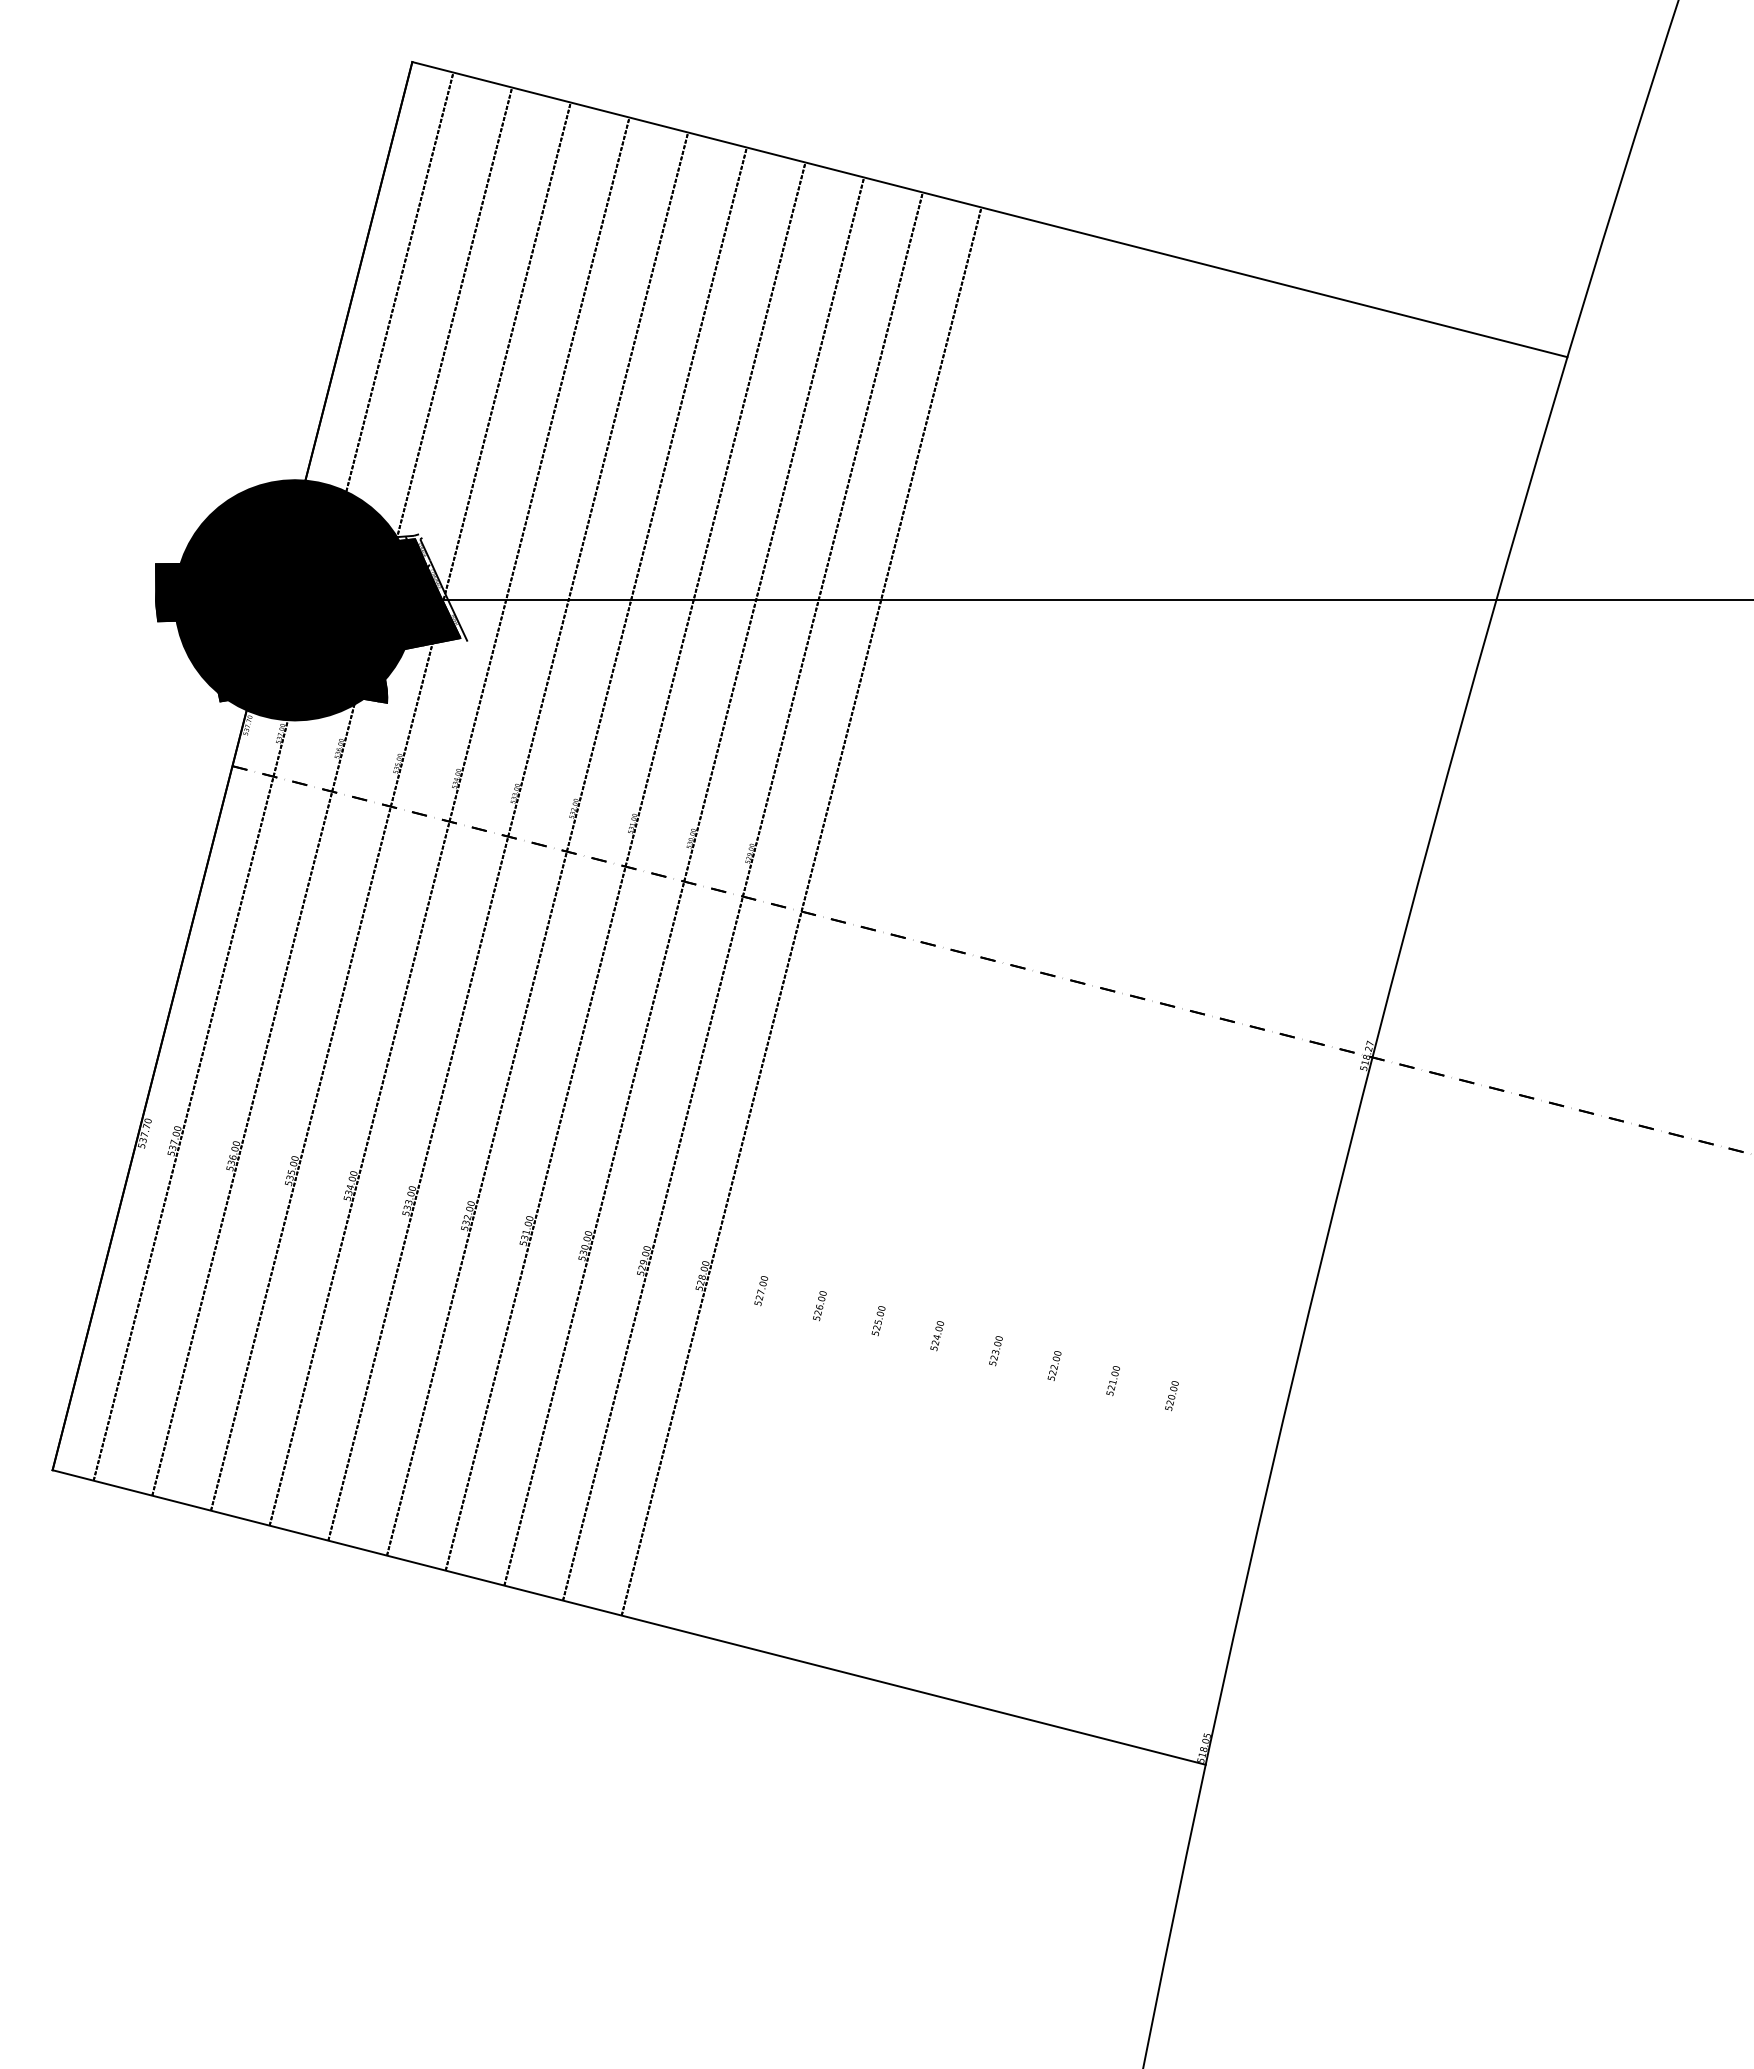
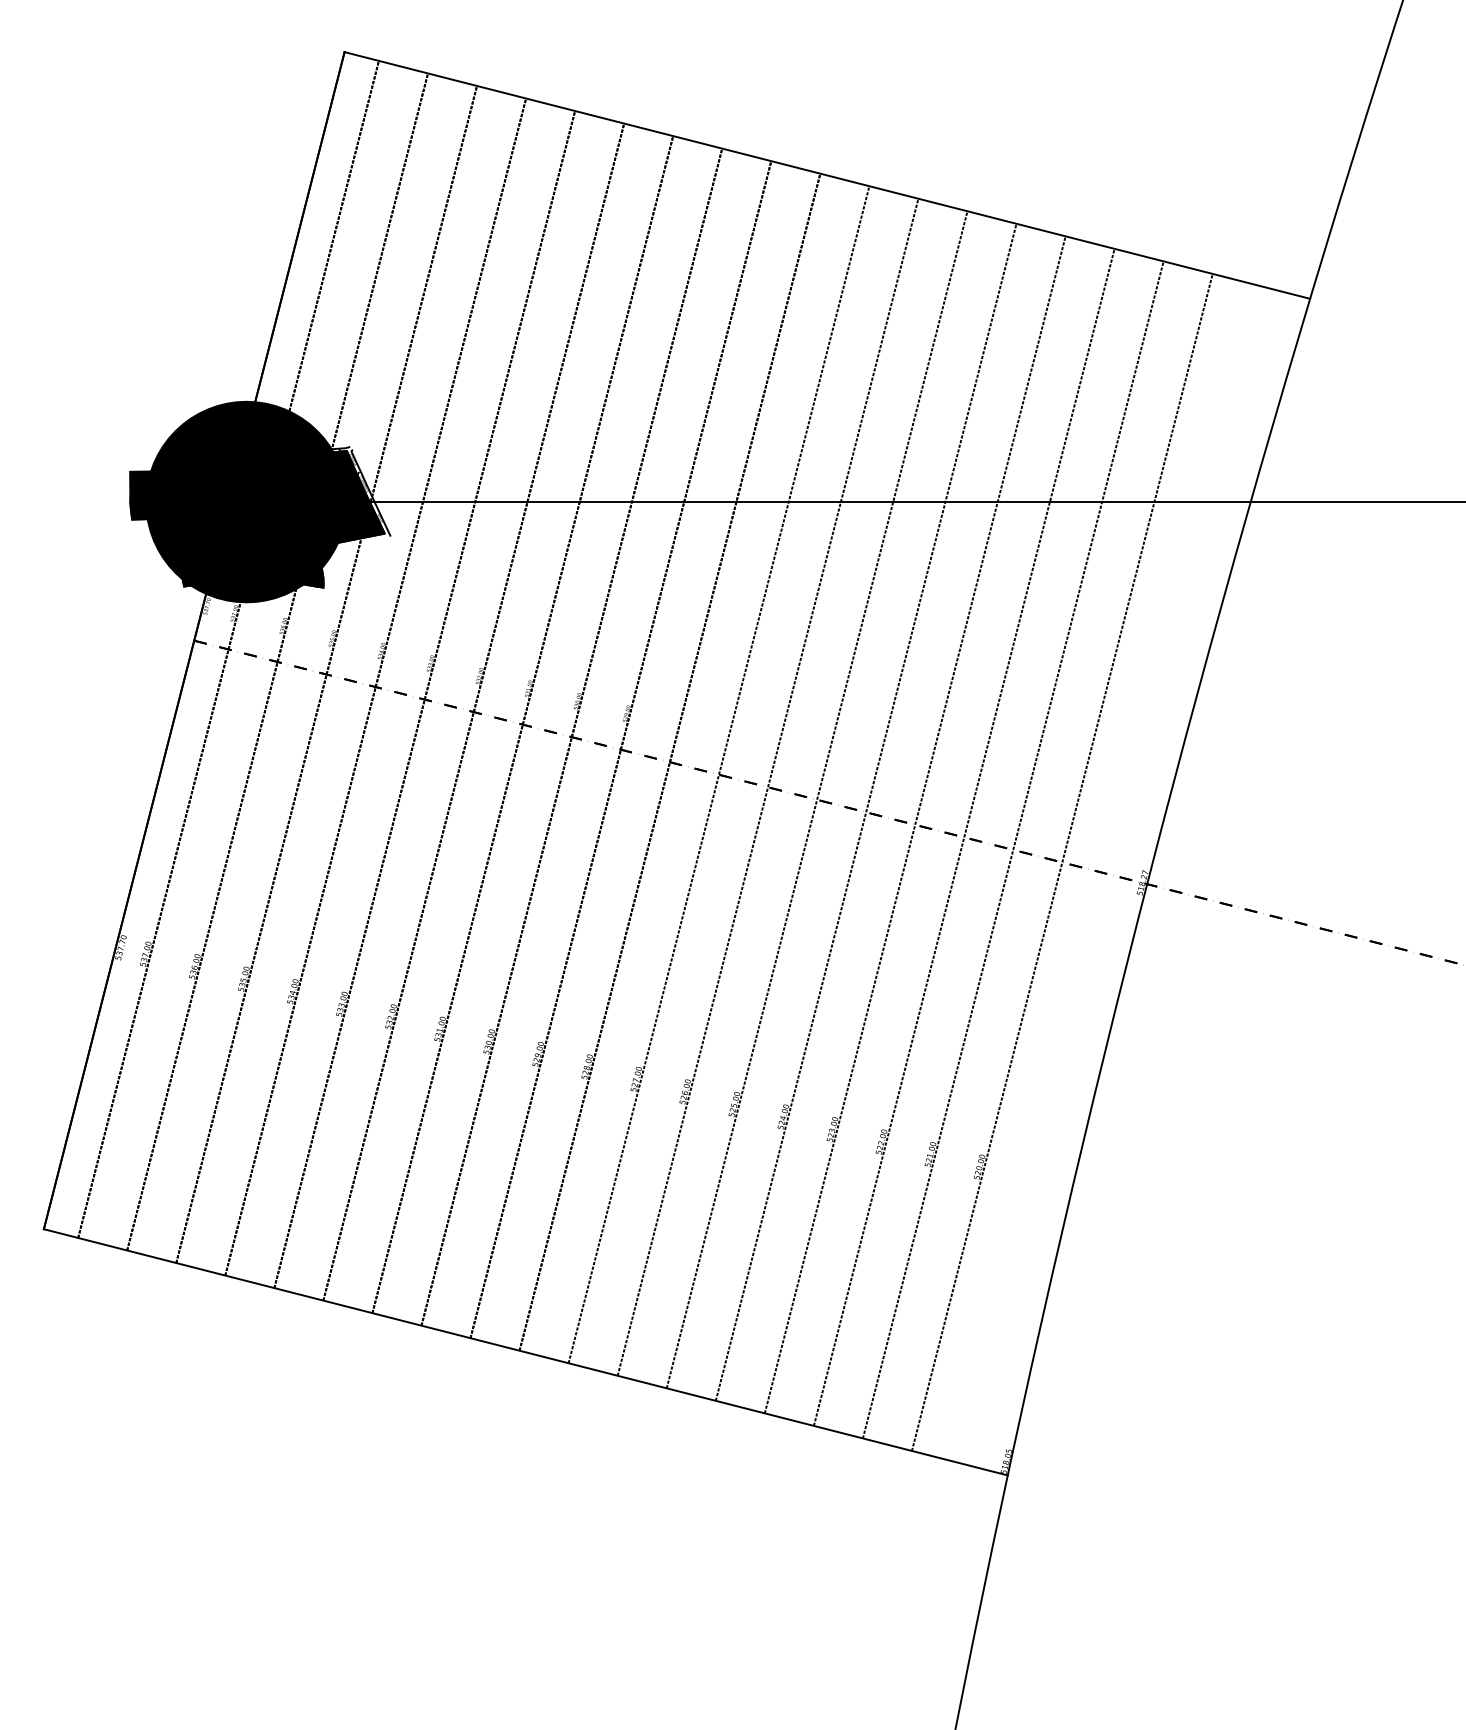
line: (860, 926) -> (719, 774), added
line: (918, 941) -> (767, 787), added
line: (977, 956) -> (817, 799), added
line: (1036, 971) -> (866, 812), added
line: (1094, 986) -> (914, 824), added
line: (1153, 1001) -> (964, 837), added
line: (1212, 1016) -> (1013, 849), added
line: (1270, 1031) -> (1061, 862), added

